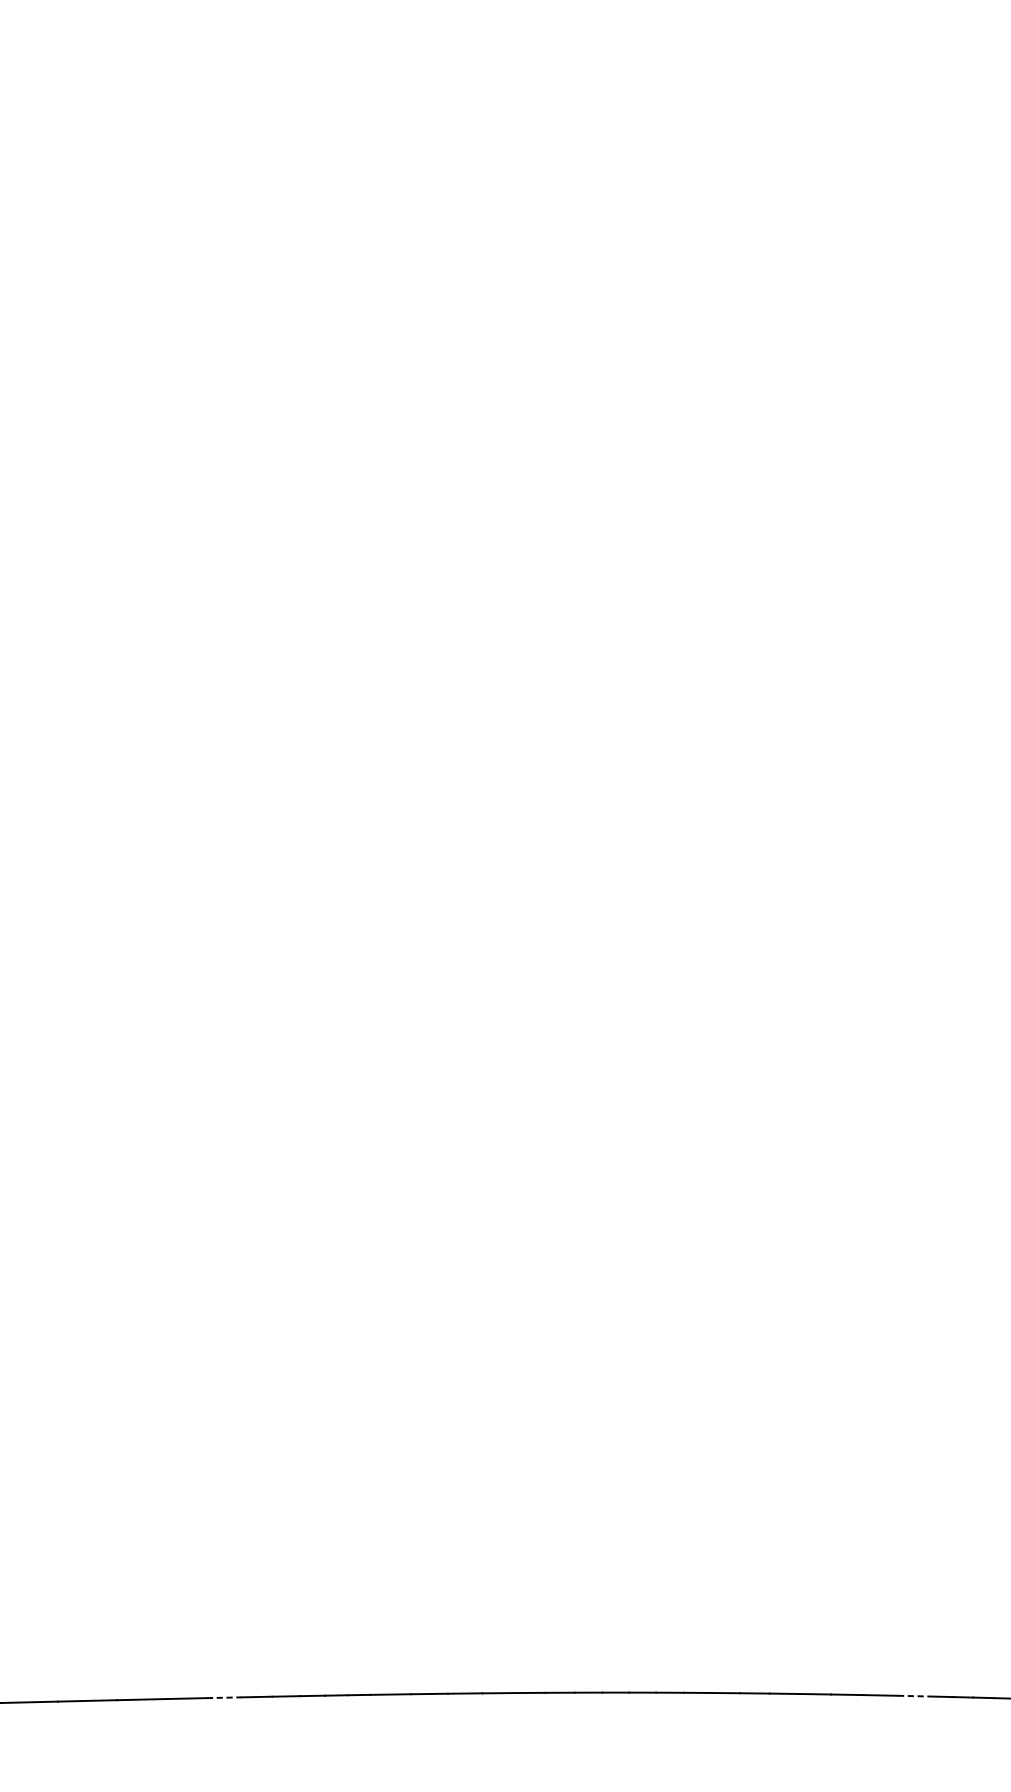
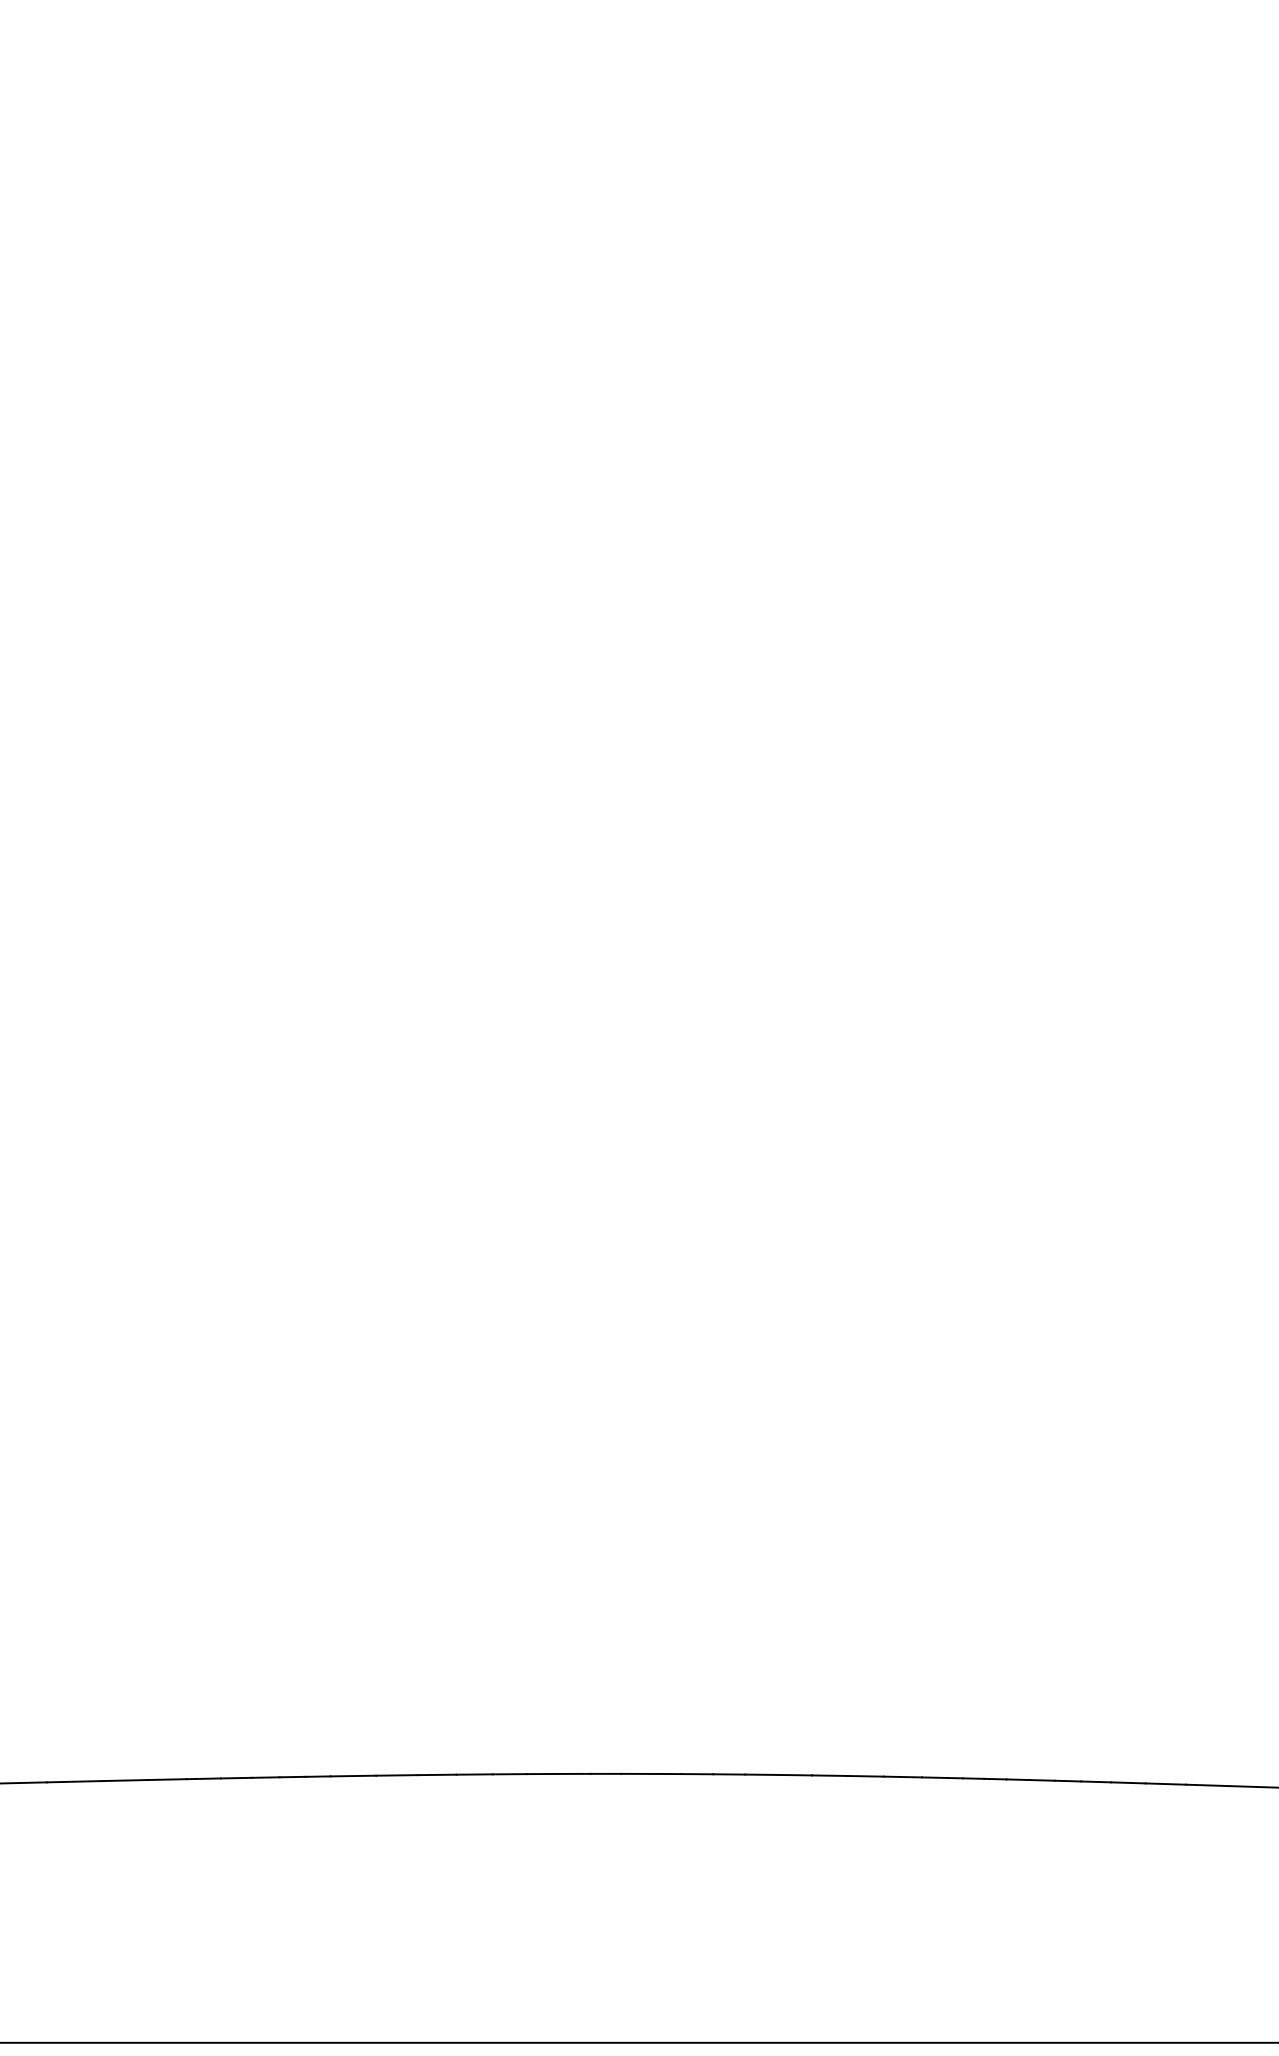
line: (916, 1695) -> (942, 1777), dashed -> solid
line: (224, 1697) -> (167, 1779), dashed -> solid

